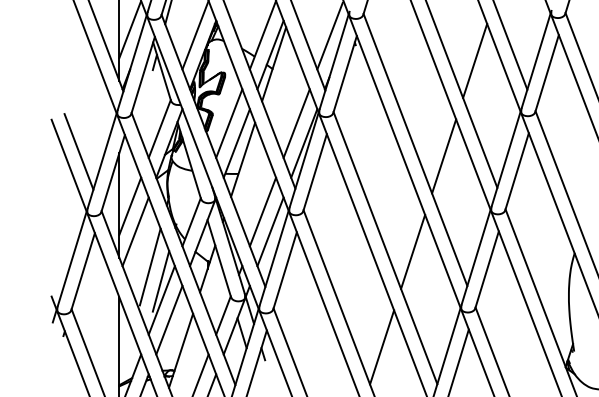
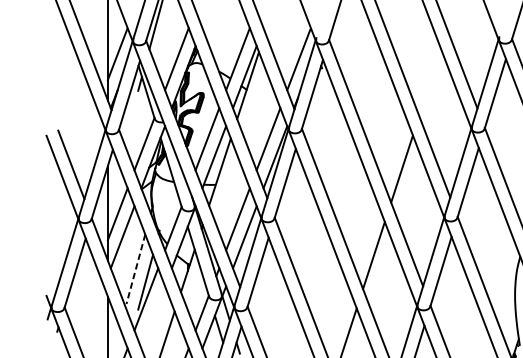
line: (475, 60) -> (430, 82), removed
line: (150, 267) -> (136, 269), solid -> dashed
line: (169, 319) -> (153, 316), removed

